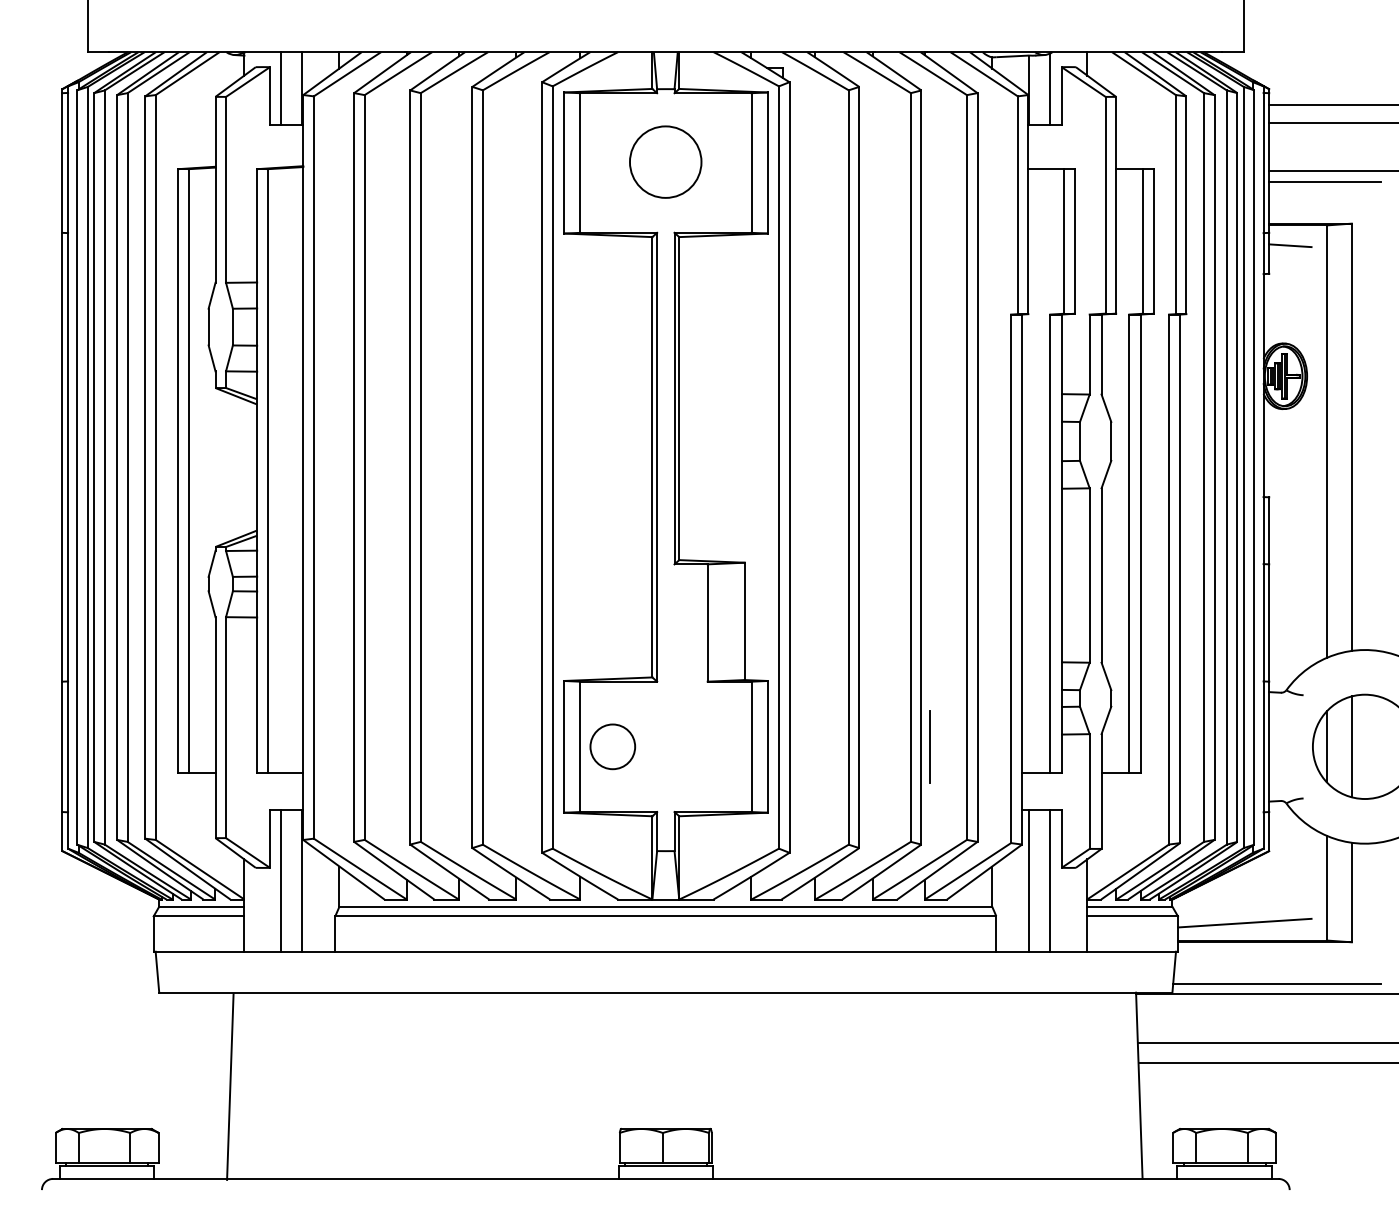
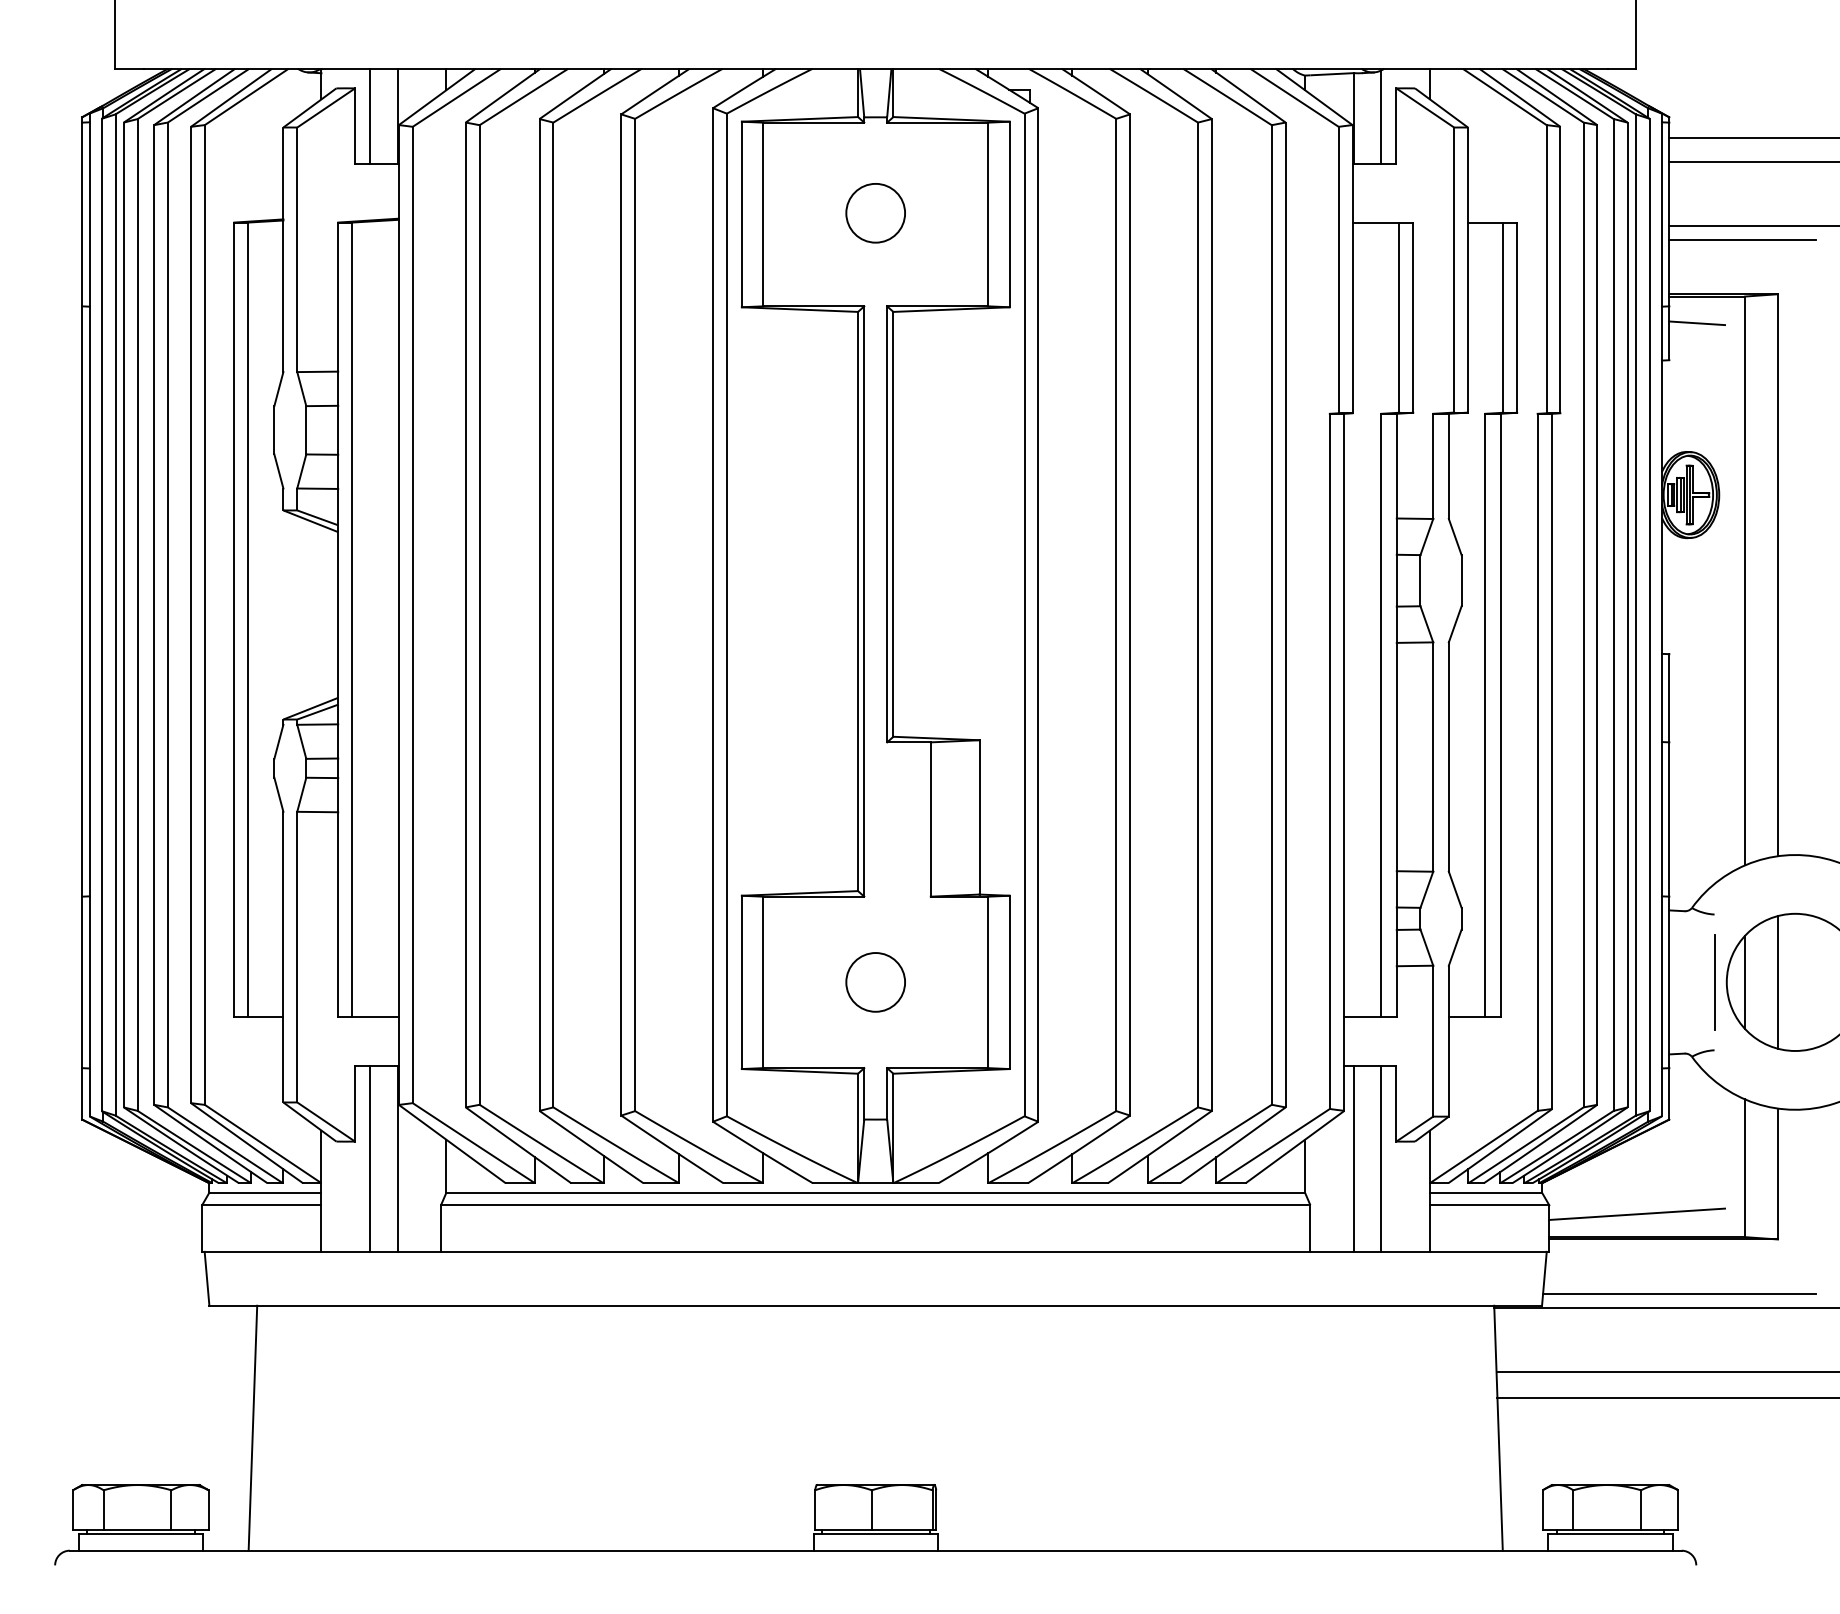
circle: (665, 161) -> (875, 212), size x0.62
circle: (612, 746) -> (875, 981), moved
line: (929, 746) -> (1714, 981), moved
line: (230, 1086) -> (253, 1427), moved

